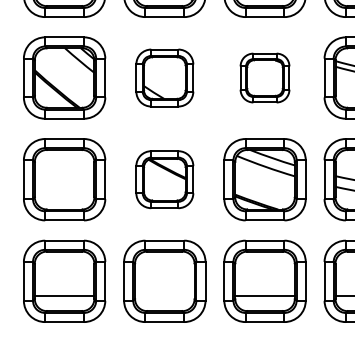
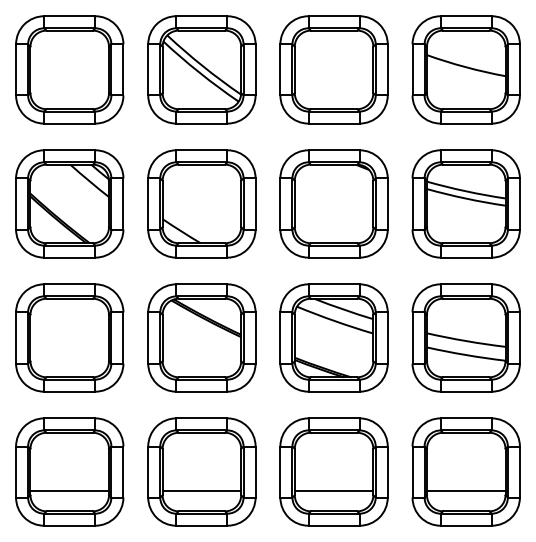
part: (164, 77) -> (201, 203), size x1.43
part: (264, 77) -> (333, 203), size x1.67
part: (164, 179) -> (201, 337), size x1.43
line: (164, 295) -> (201, 490), added

